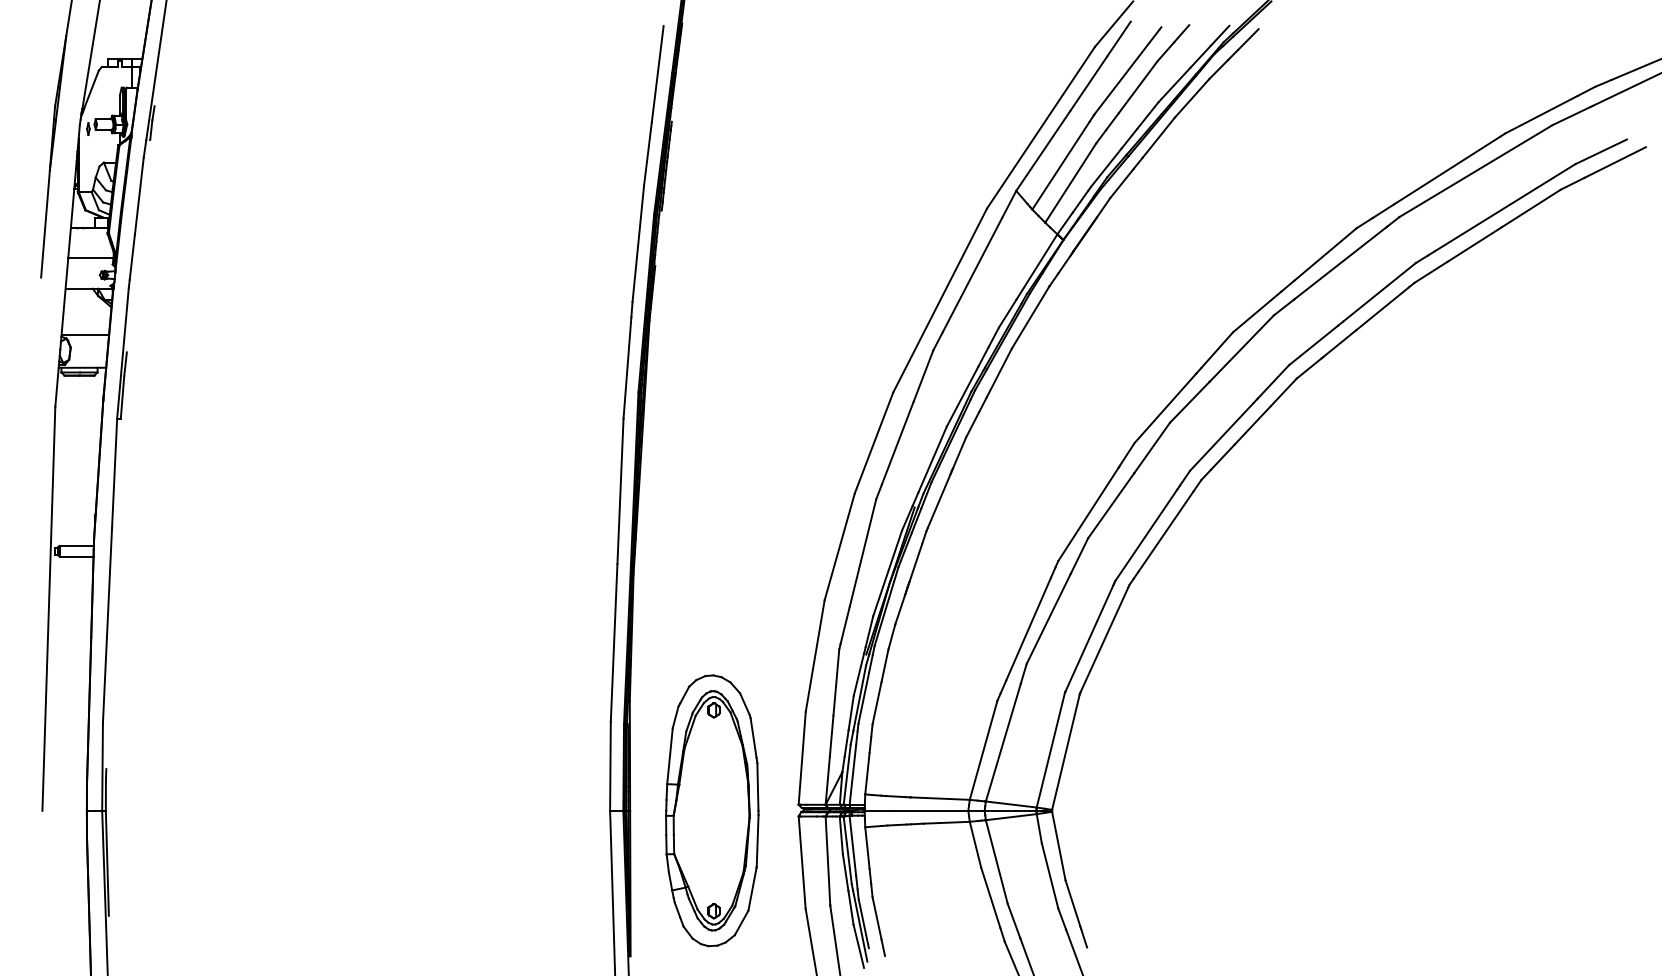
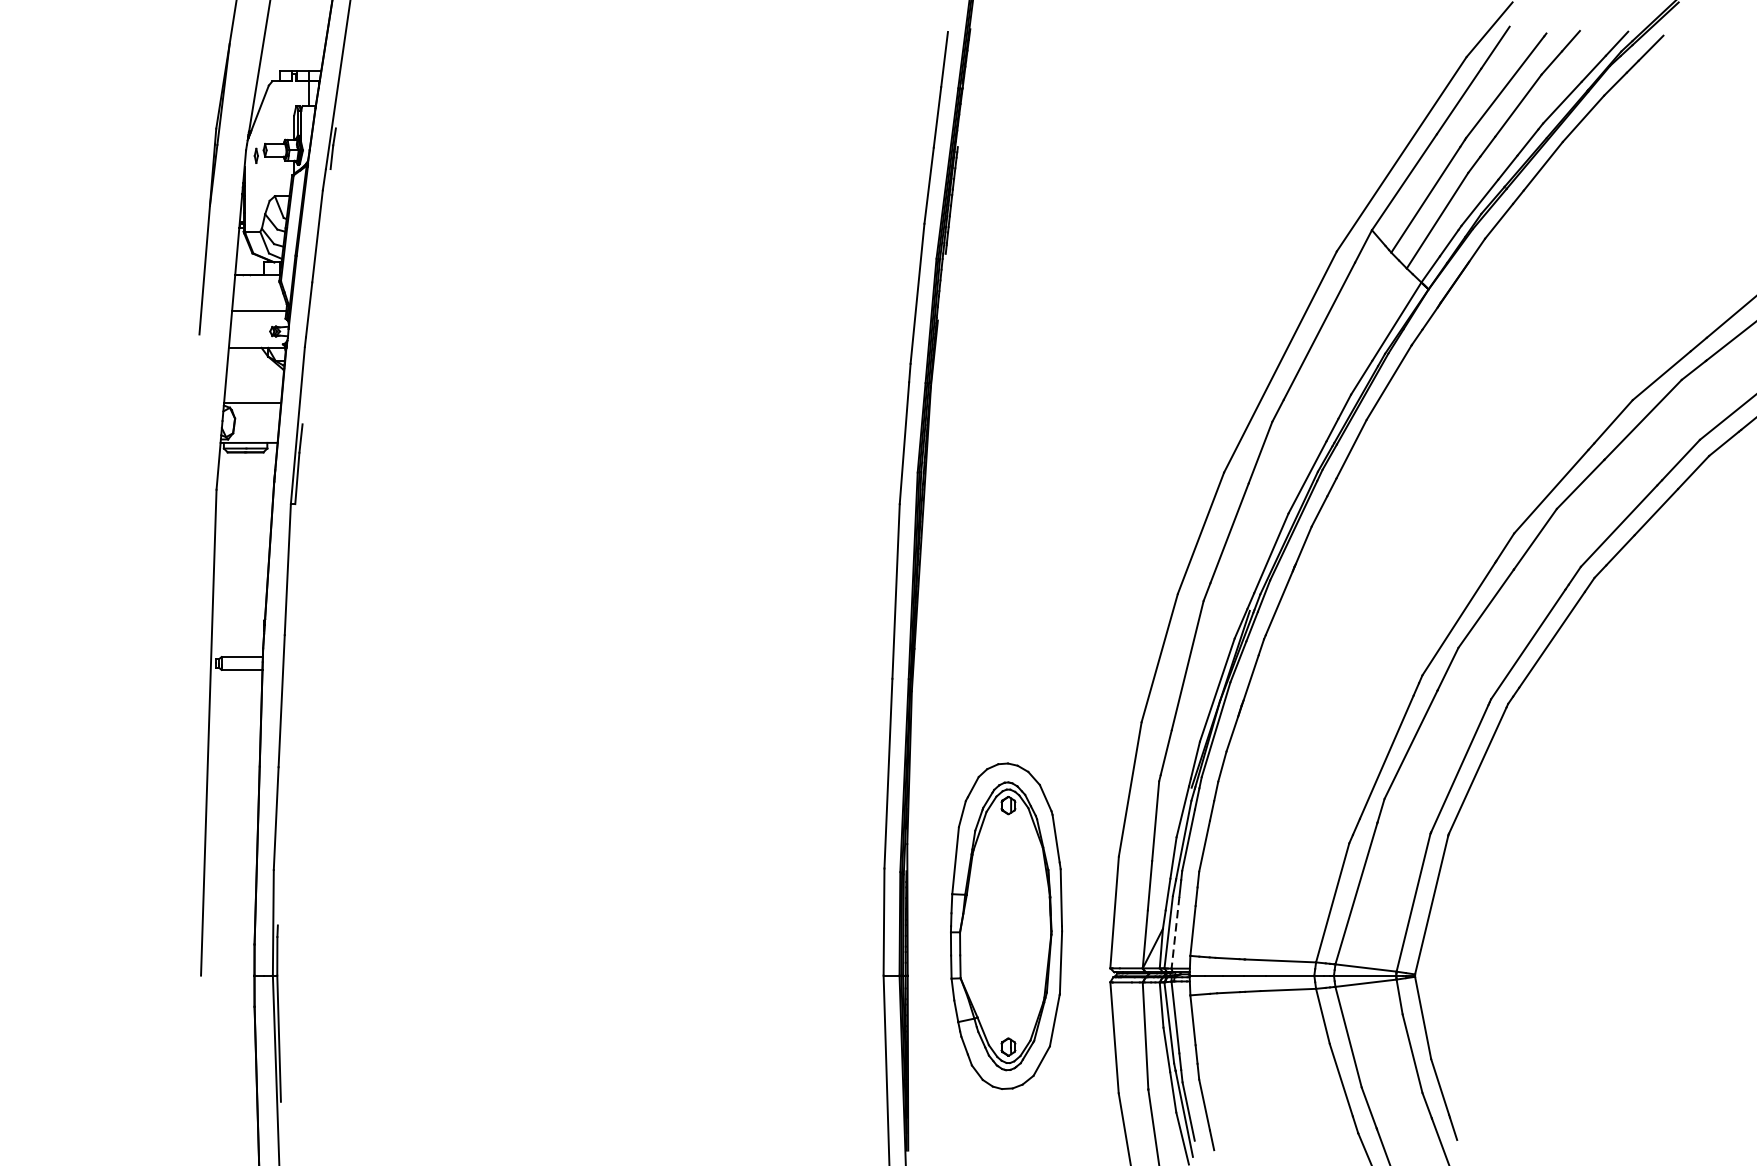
line: (852, 775) -> (1175, 933), solid -> dashed
part: (712, 810) -> (1006, 925), moved

